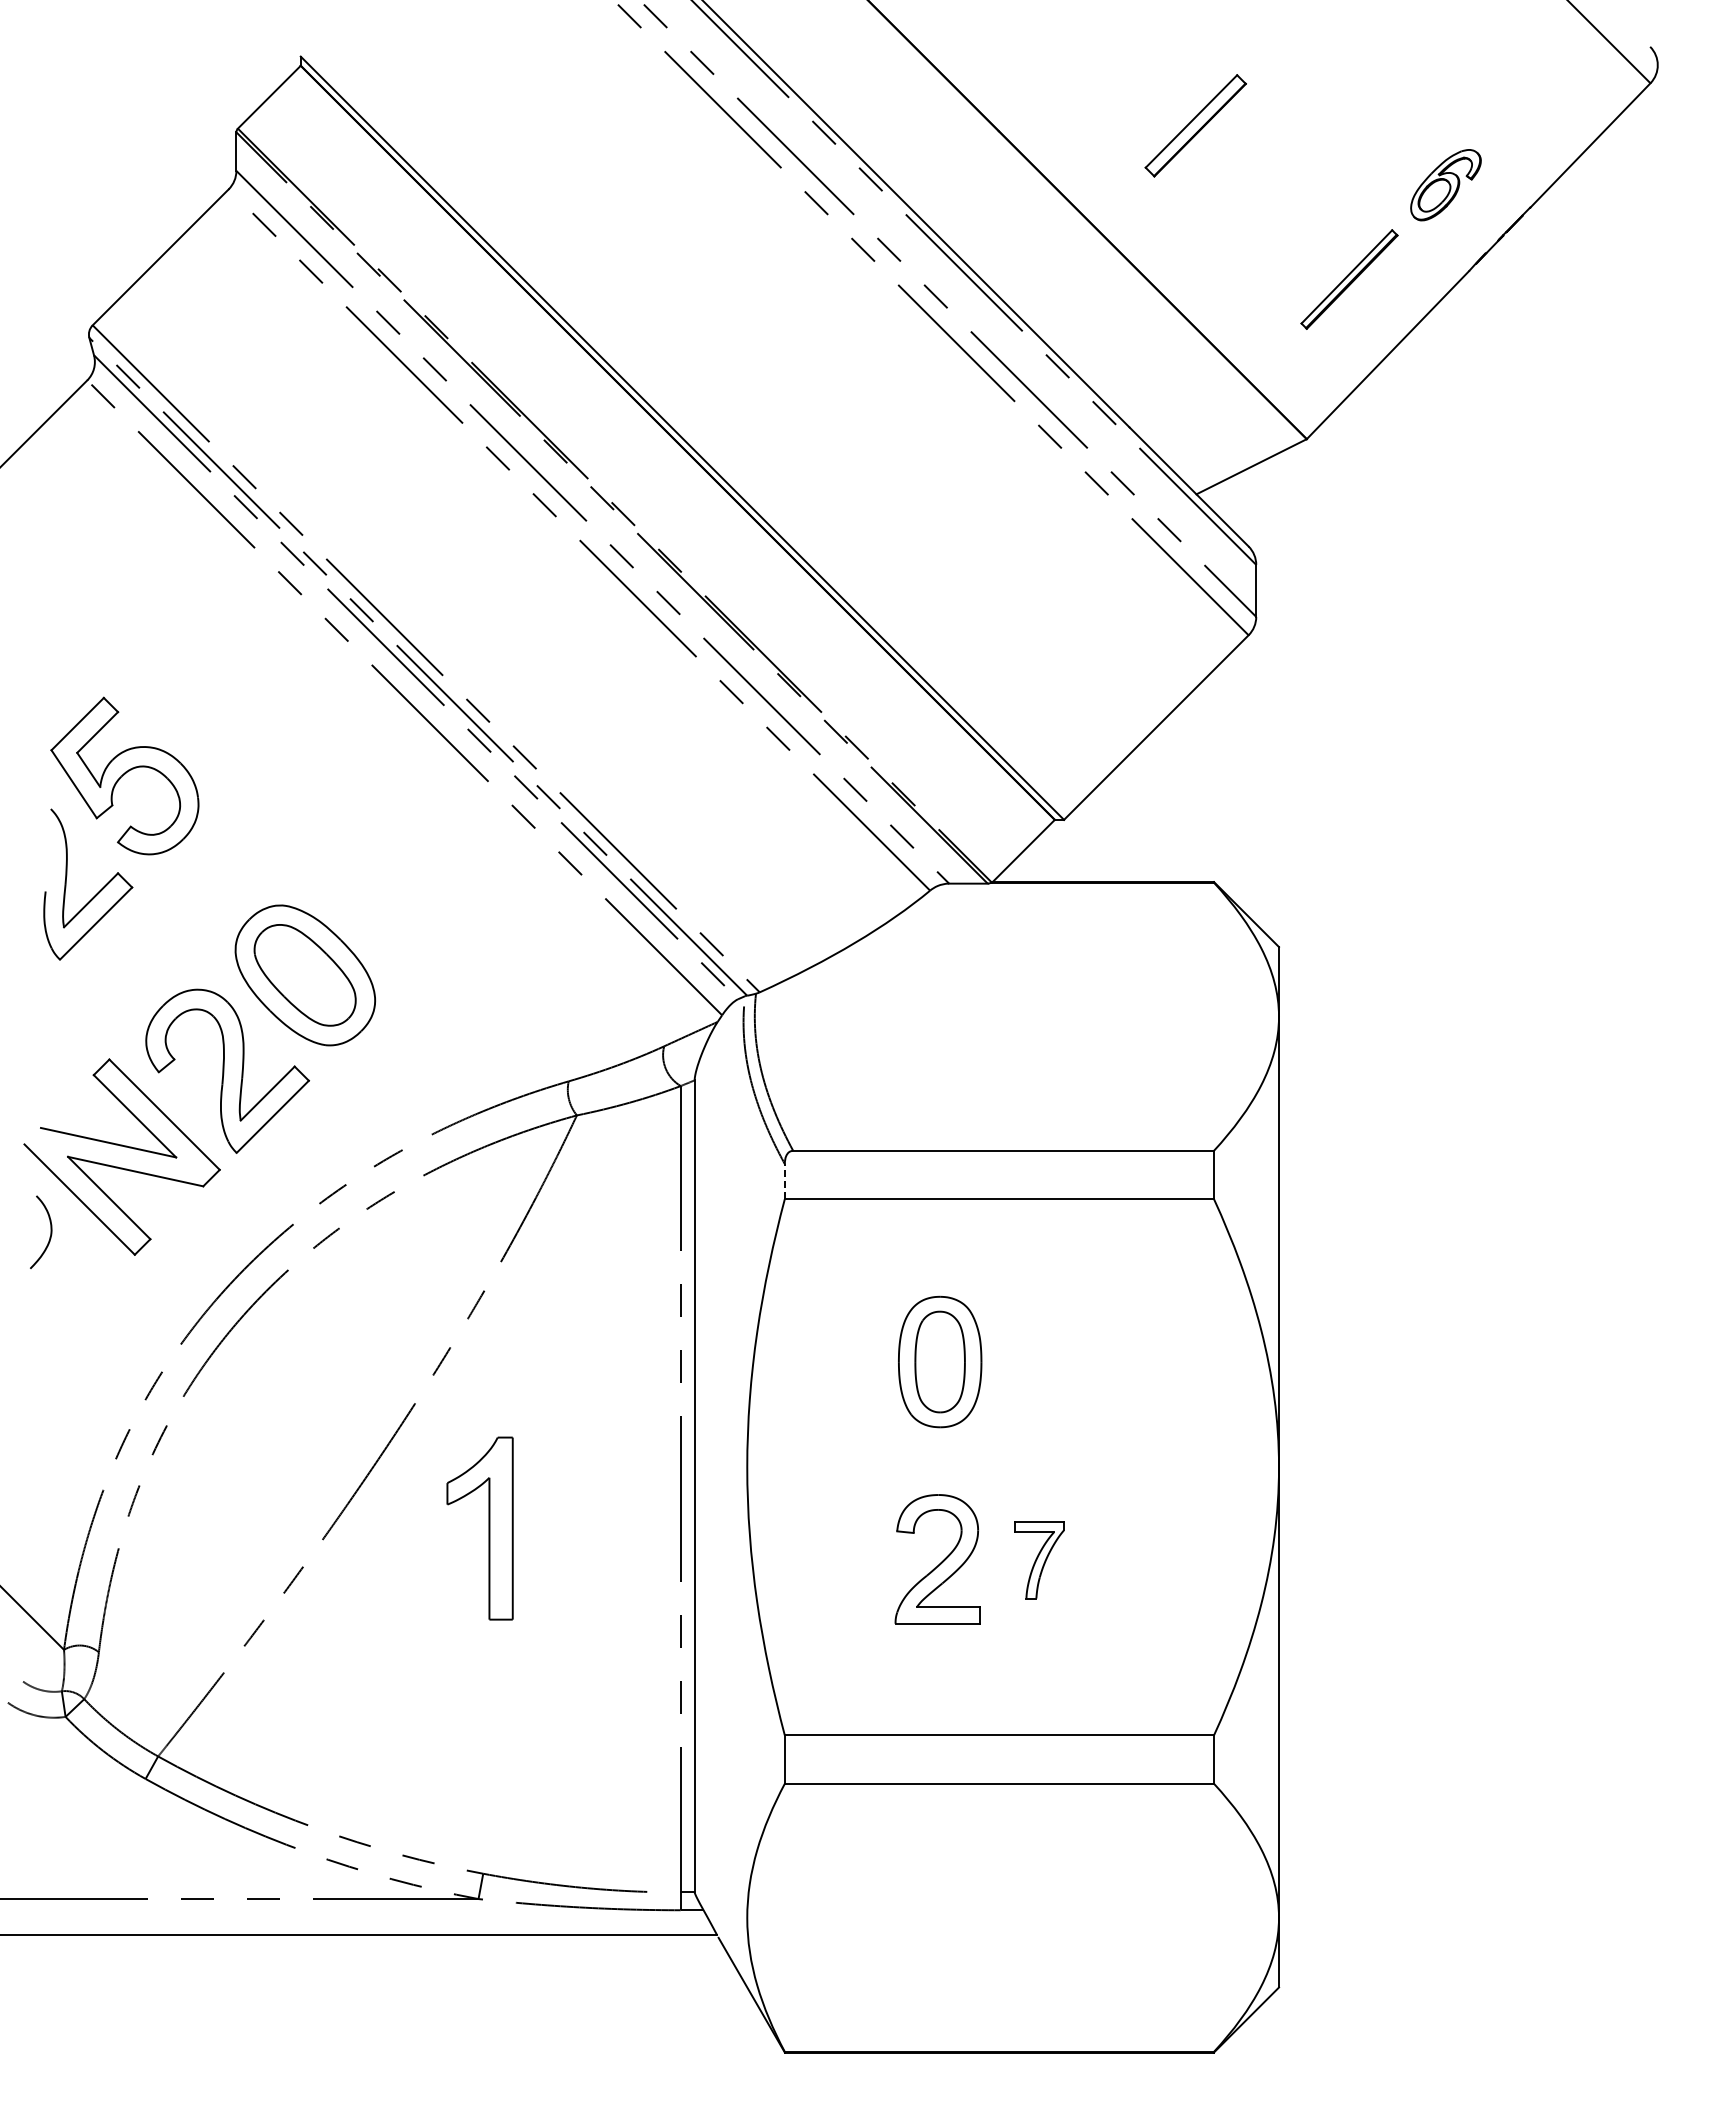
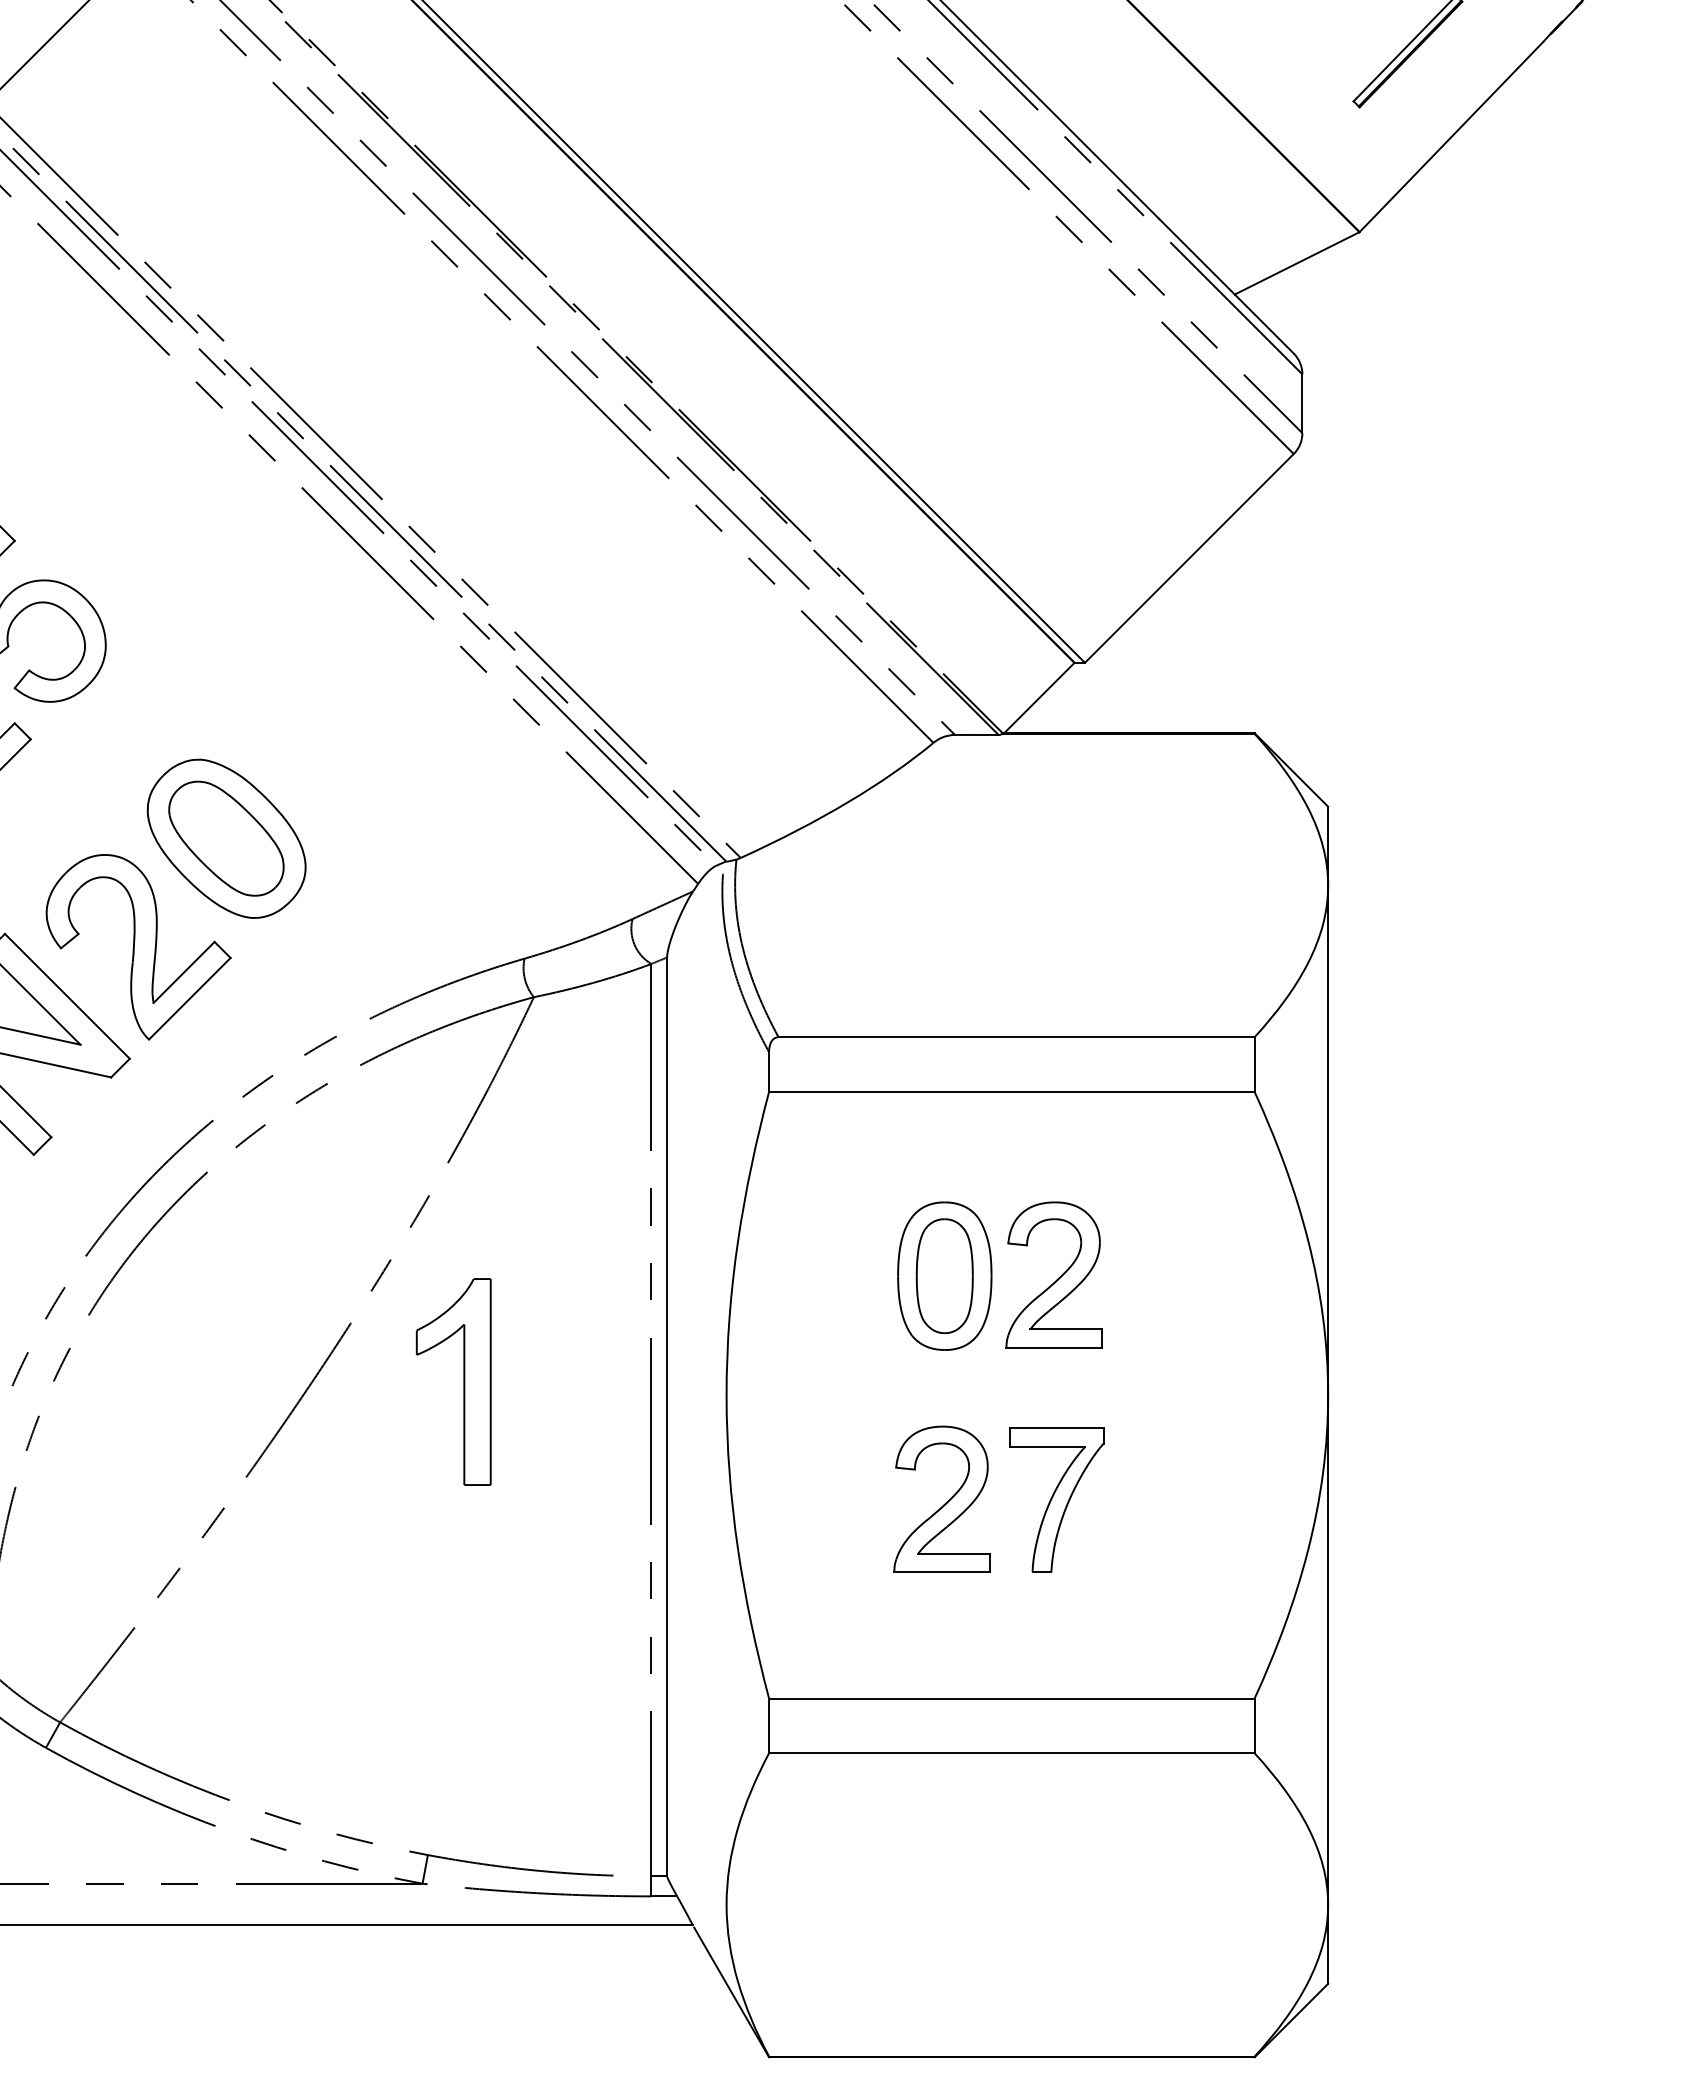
line: (784, 1181) -> (768, 1071), dashed -> solid
part: (1036, 1360) -> (1053, 1274), added
part: (488, 1528) -> (463, 1381), moved
part: (1039, 1560) -> (1057, 1500), size x1.67

